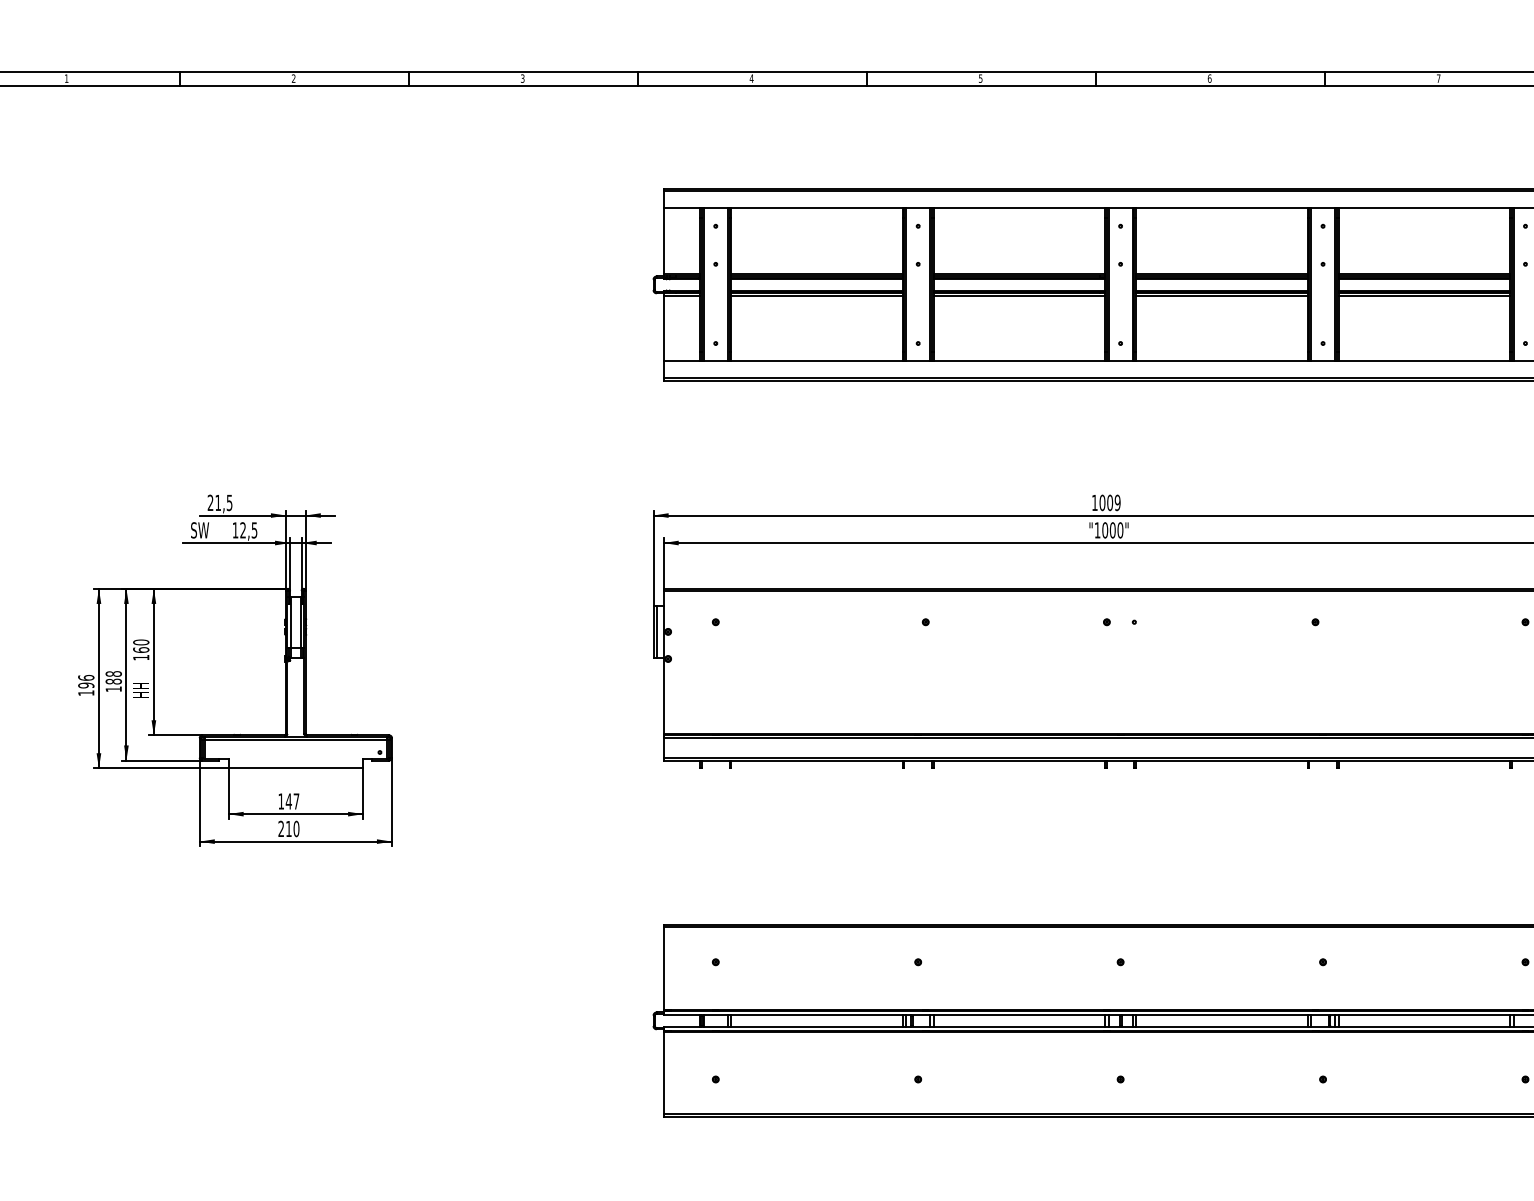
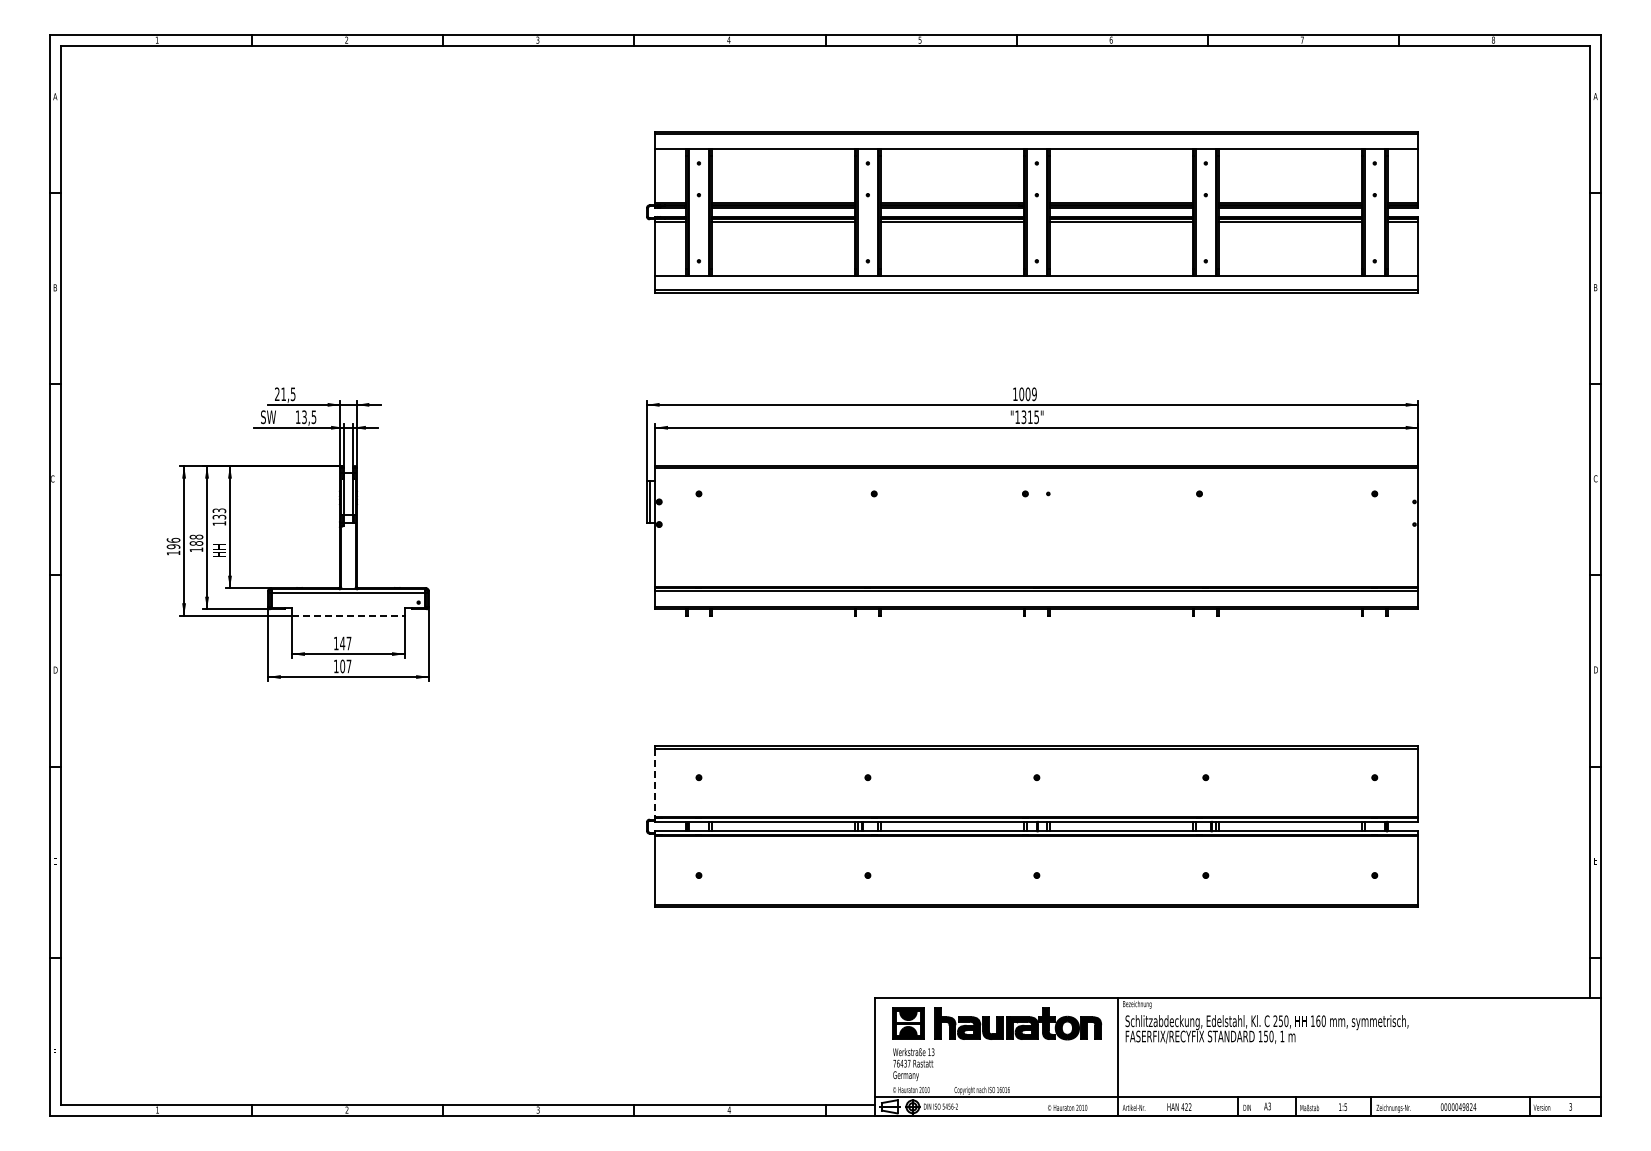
text: (243, 530) -> (304, 417), 12,5 -> 13,5
text: (1112, 530) -> (1030, 417), "1000" -> "1315"
text: (141, 645) -> (219, 513), 160 -> 133
line: (295, 767) -> (348, 615), solid -> dashed
text: (288, 829) -> (342, 666), 210 -> 107
line: (663, 969) -> (655, 783), solid -> dashed

